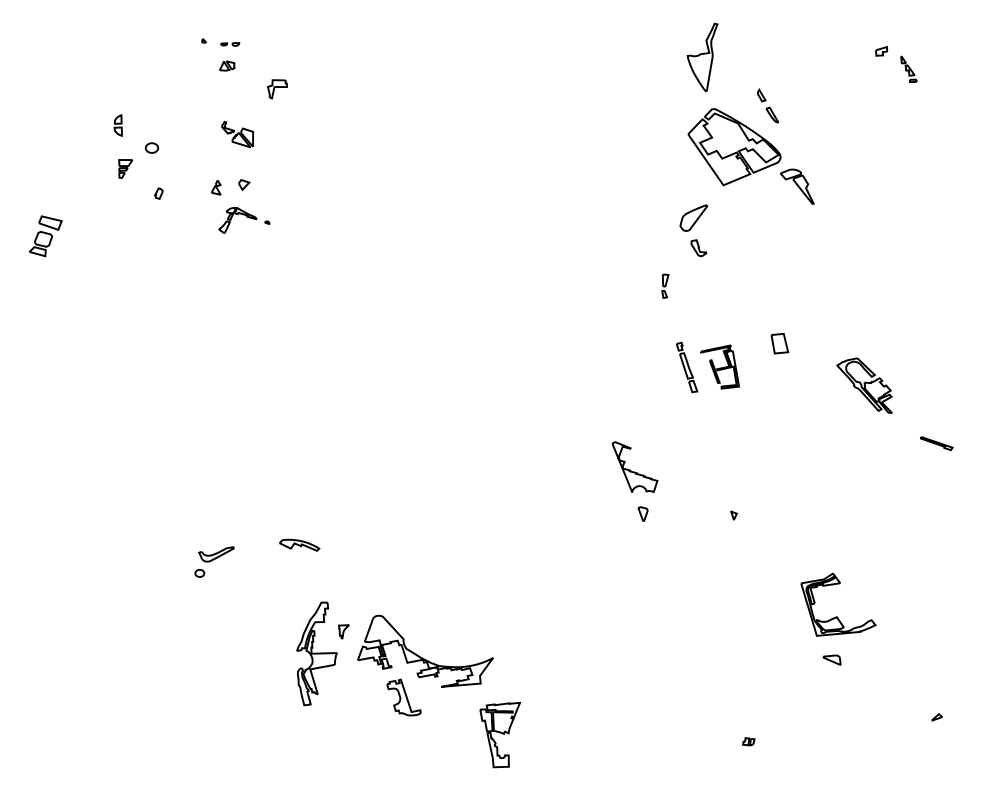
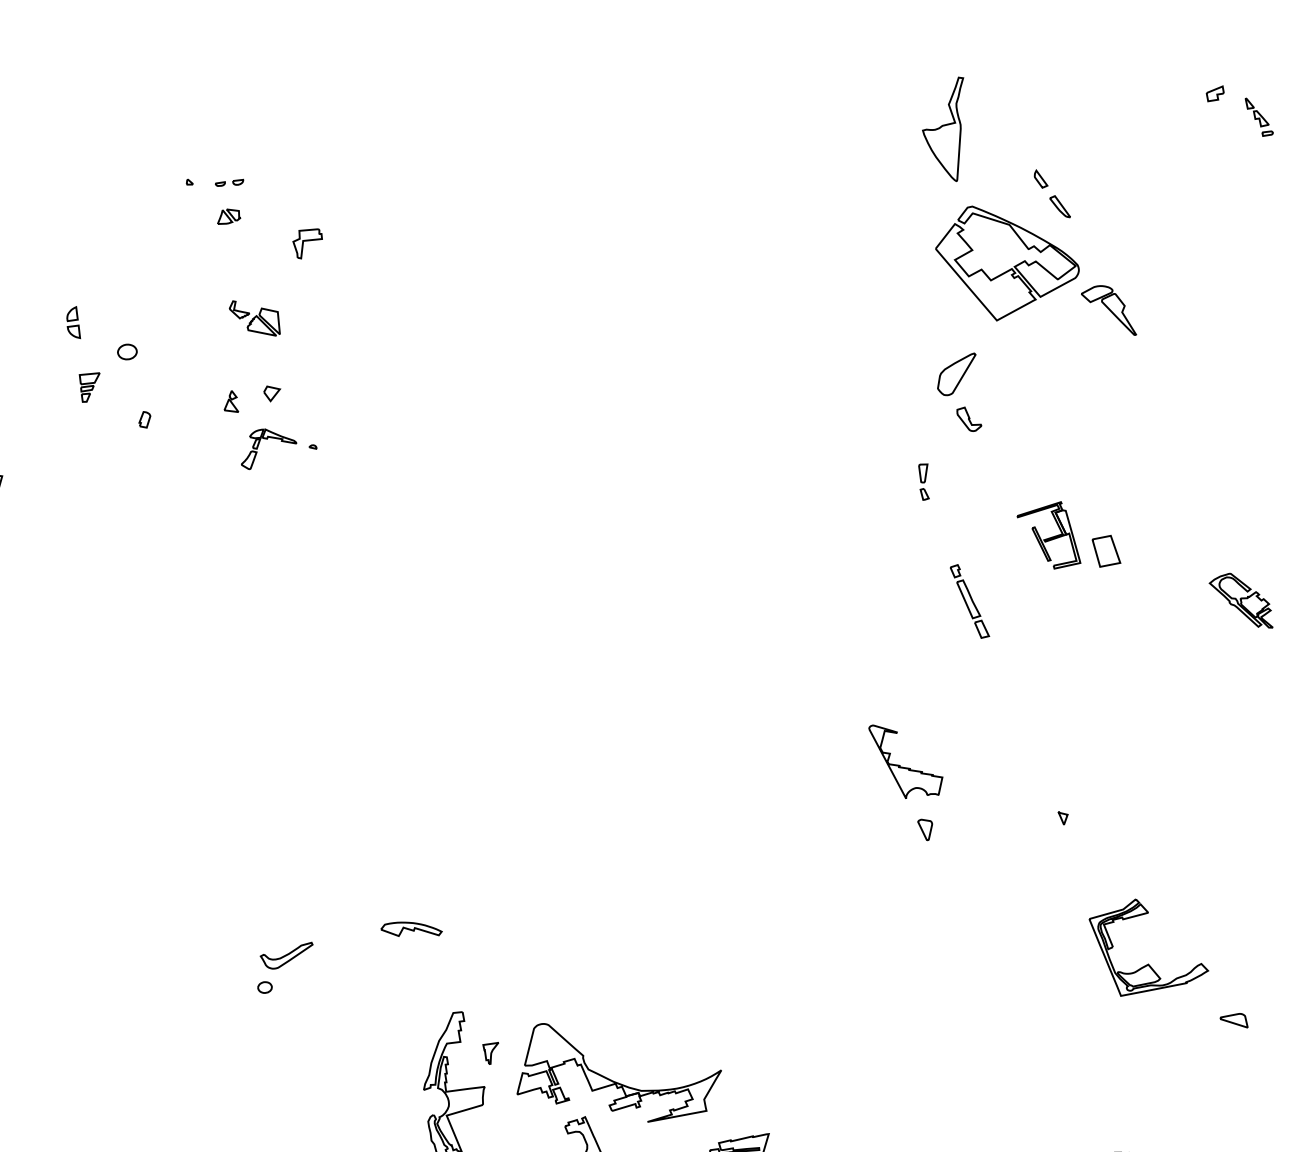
part: (719, 366) -> (1047, 535), moved
part: (864, 385) -> (1240, 601), size x0.7
part: (837, 616) -> (1149, 963), moved

